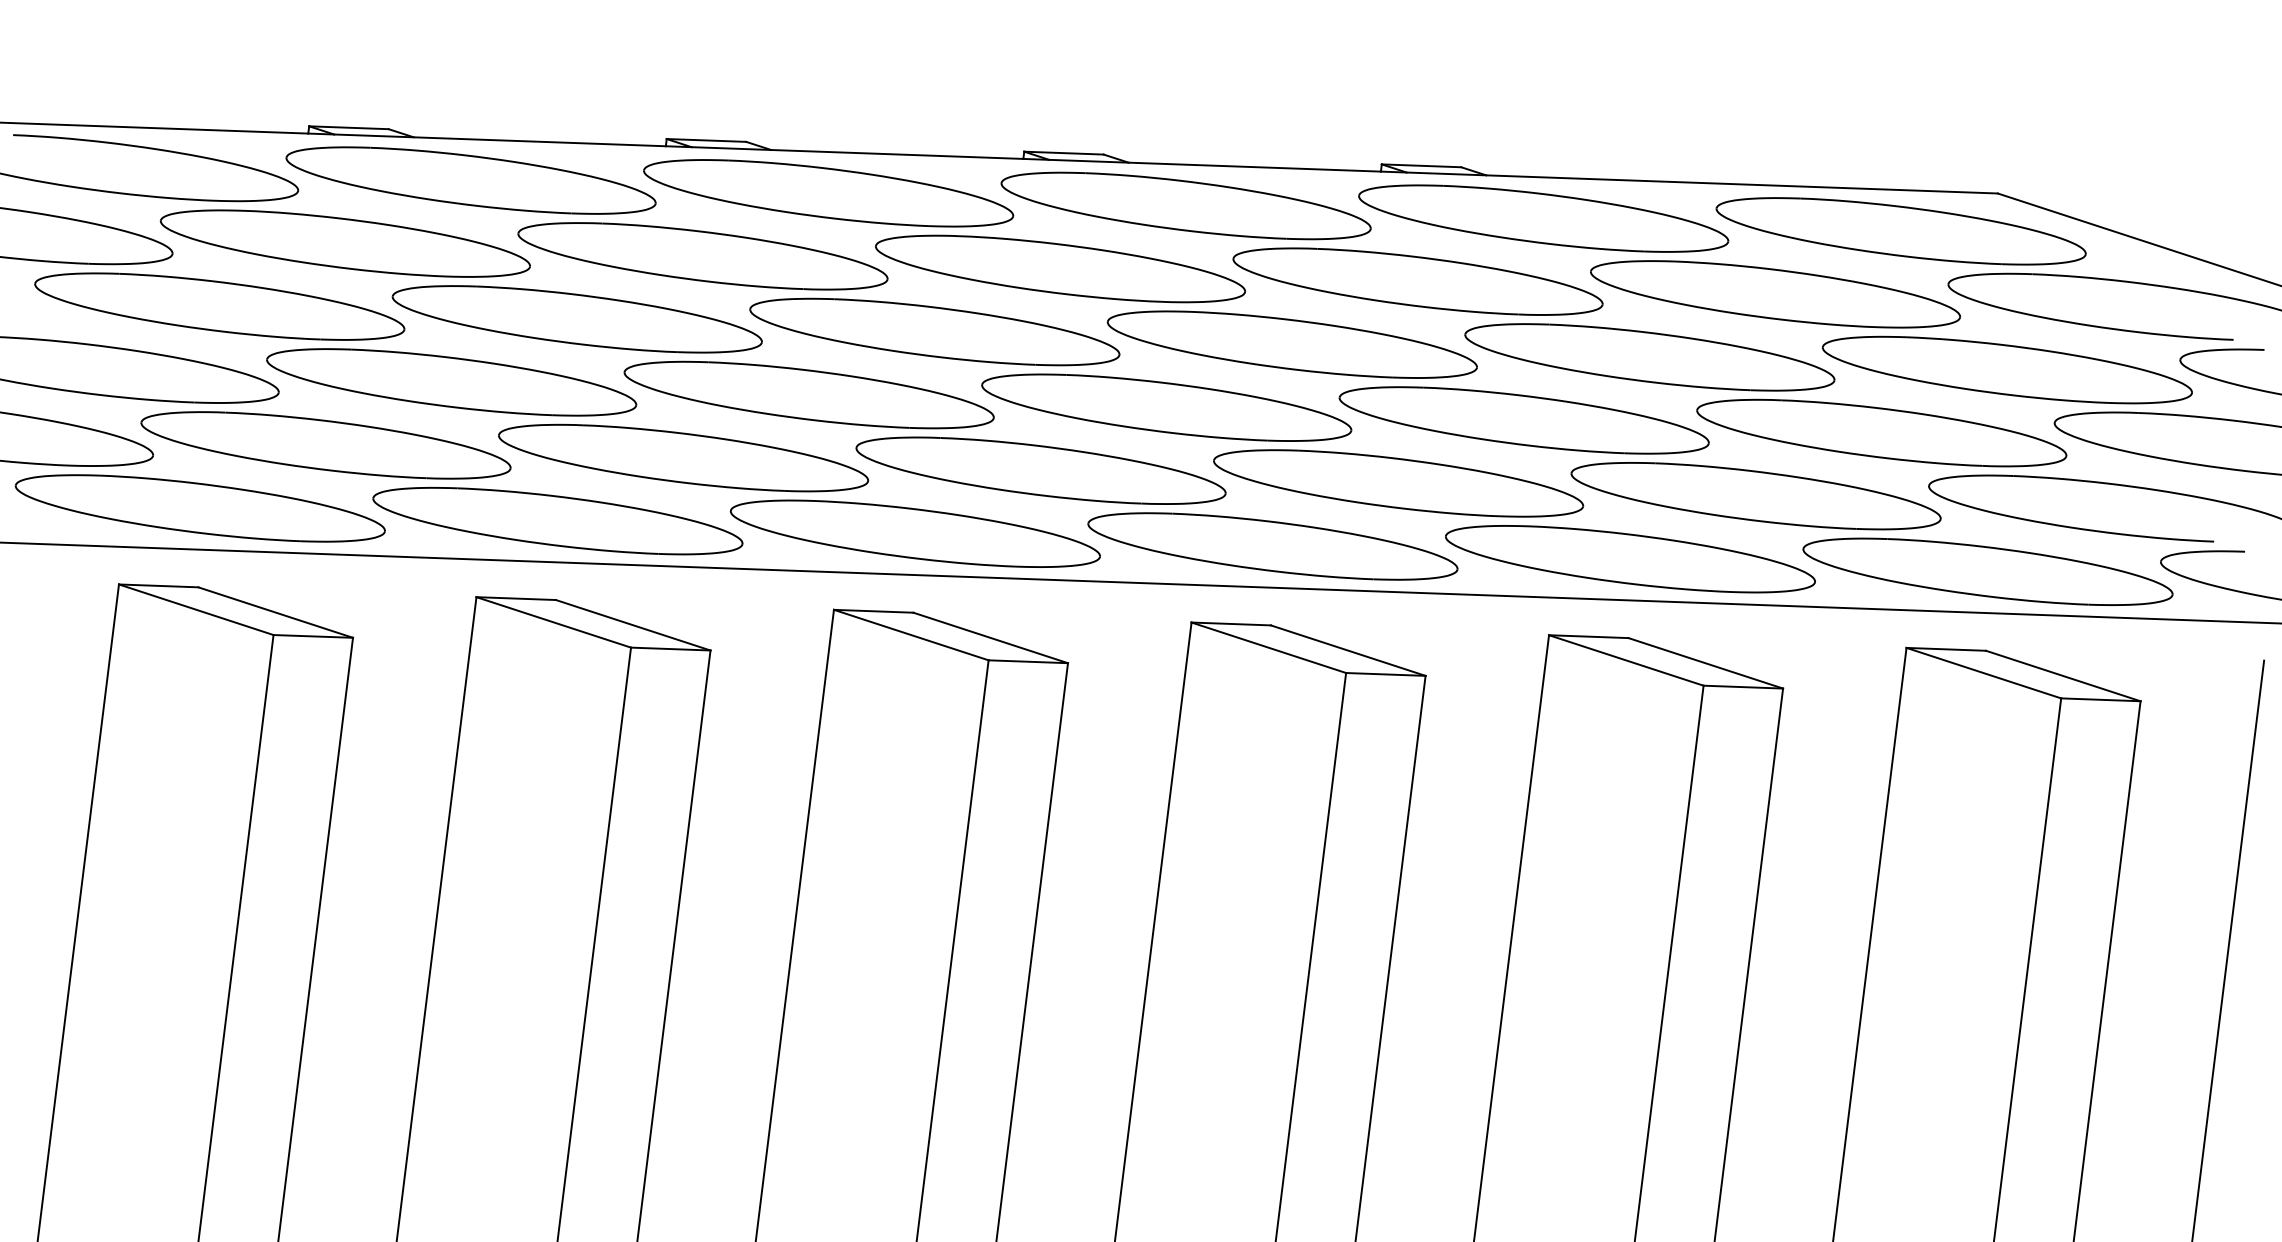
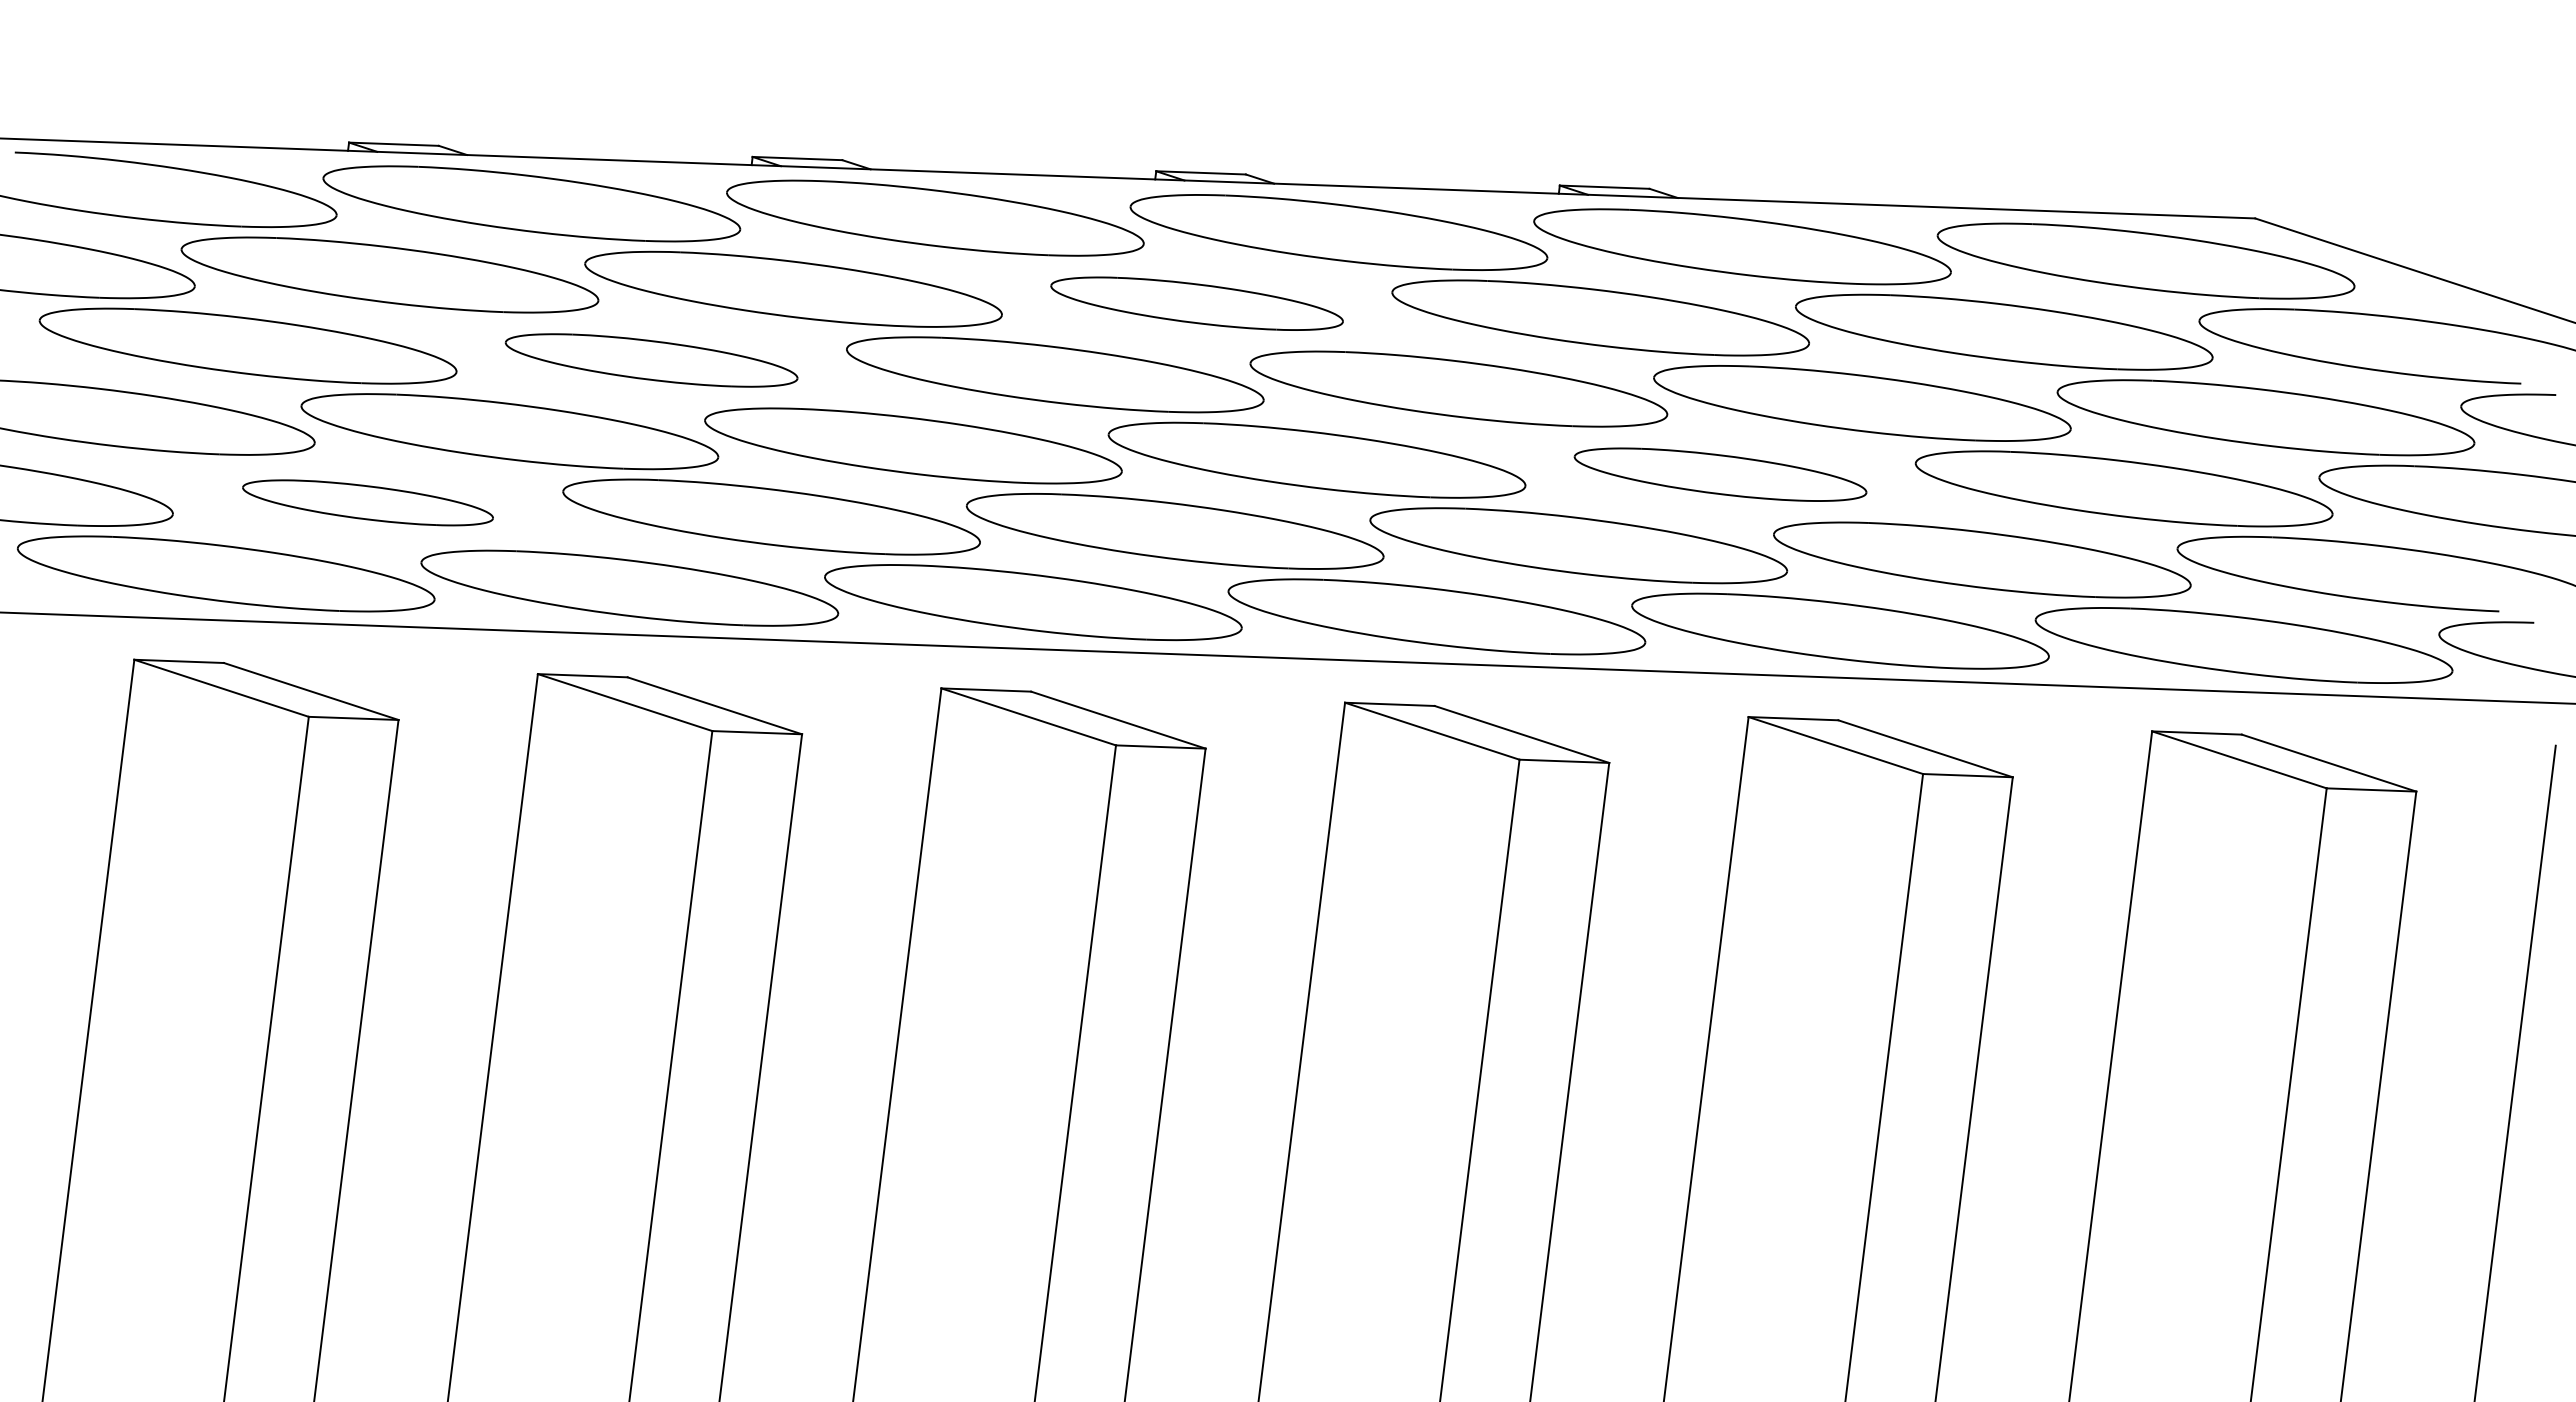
part: (1059, 268) -> (1196, 303), size x0.7
part: (577, 319) -> (651, 360), size x0.7
part: (1524, 420) -> (1720, 474), size x0.7
part: (325, 445) -> (367, 502), size x0.6

